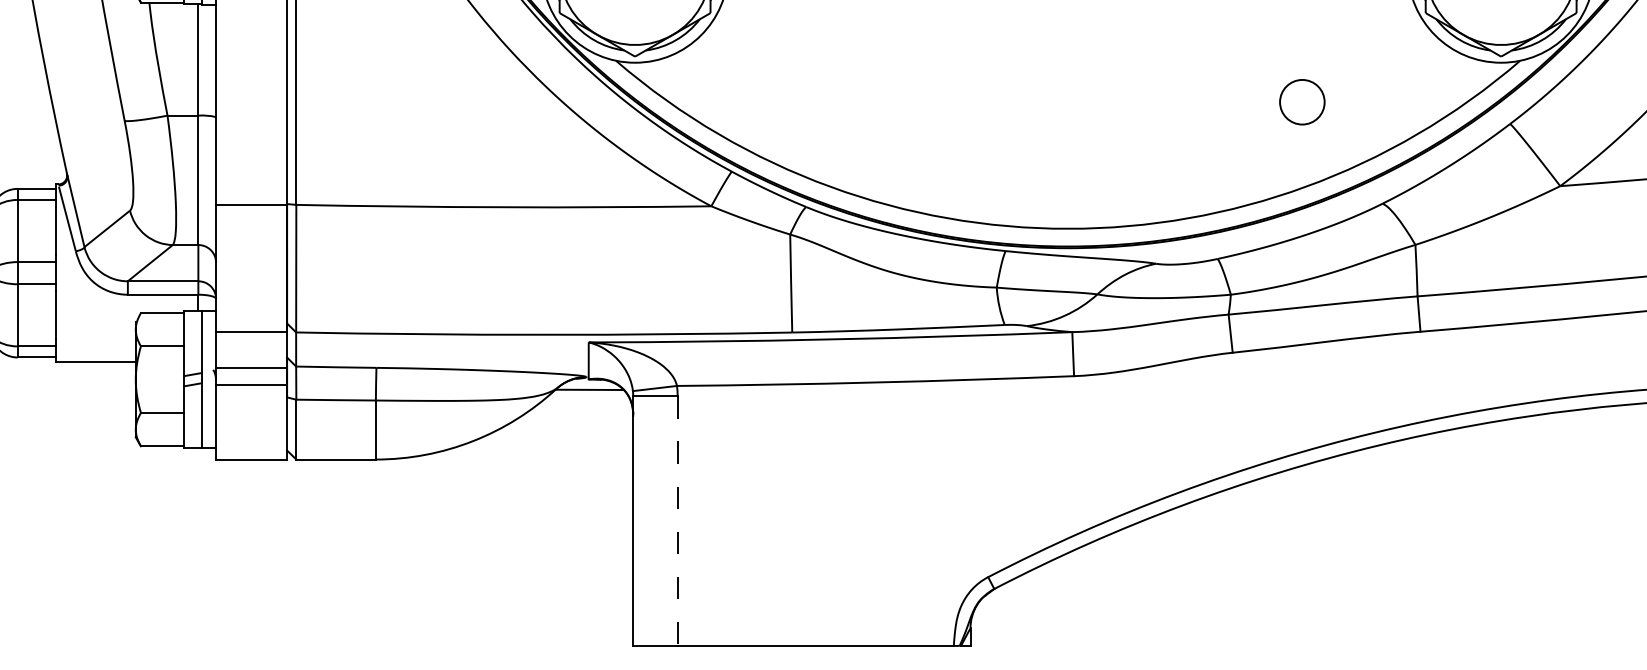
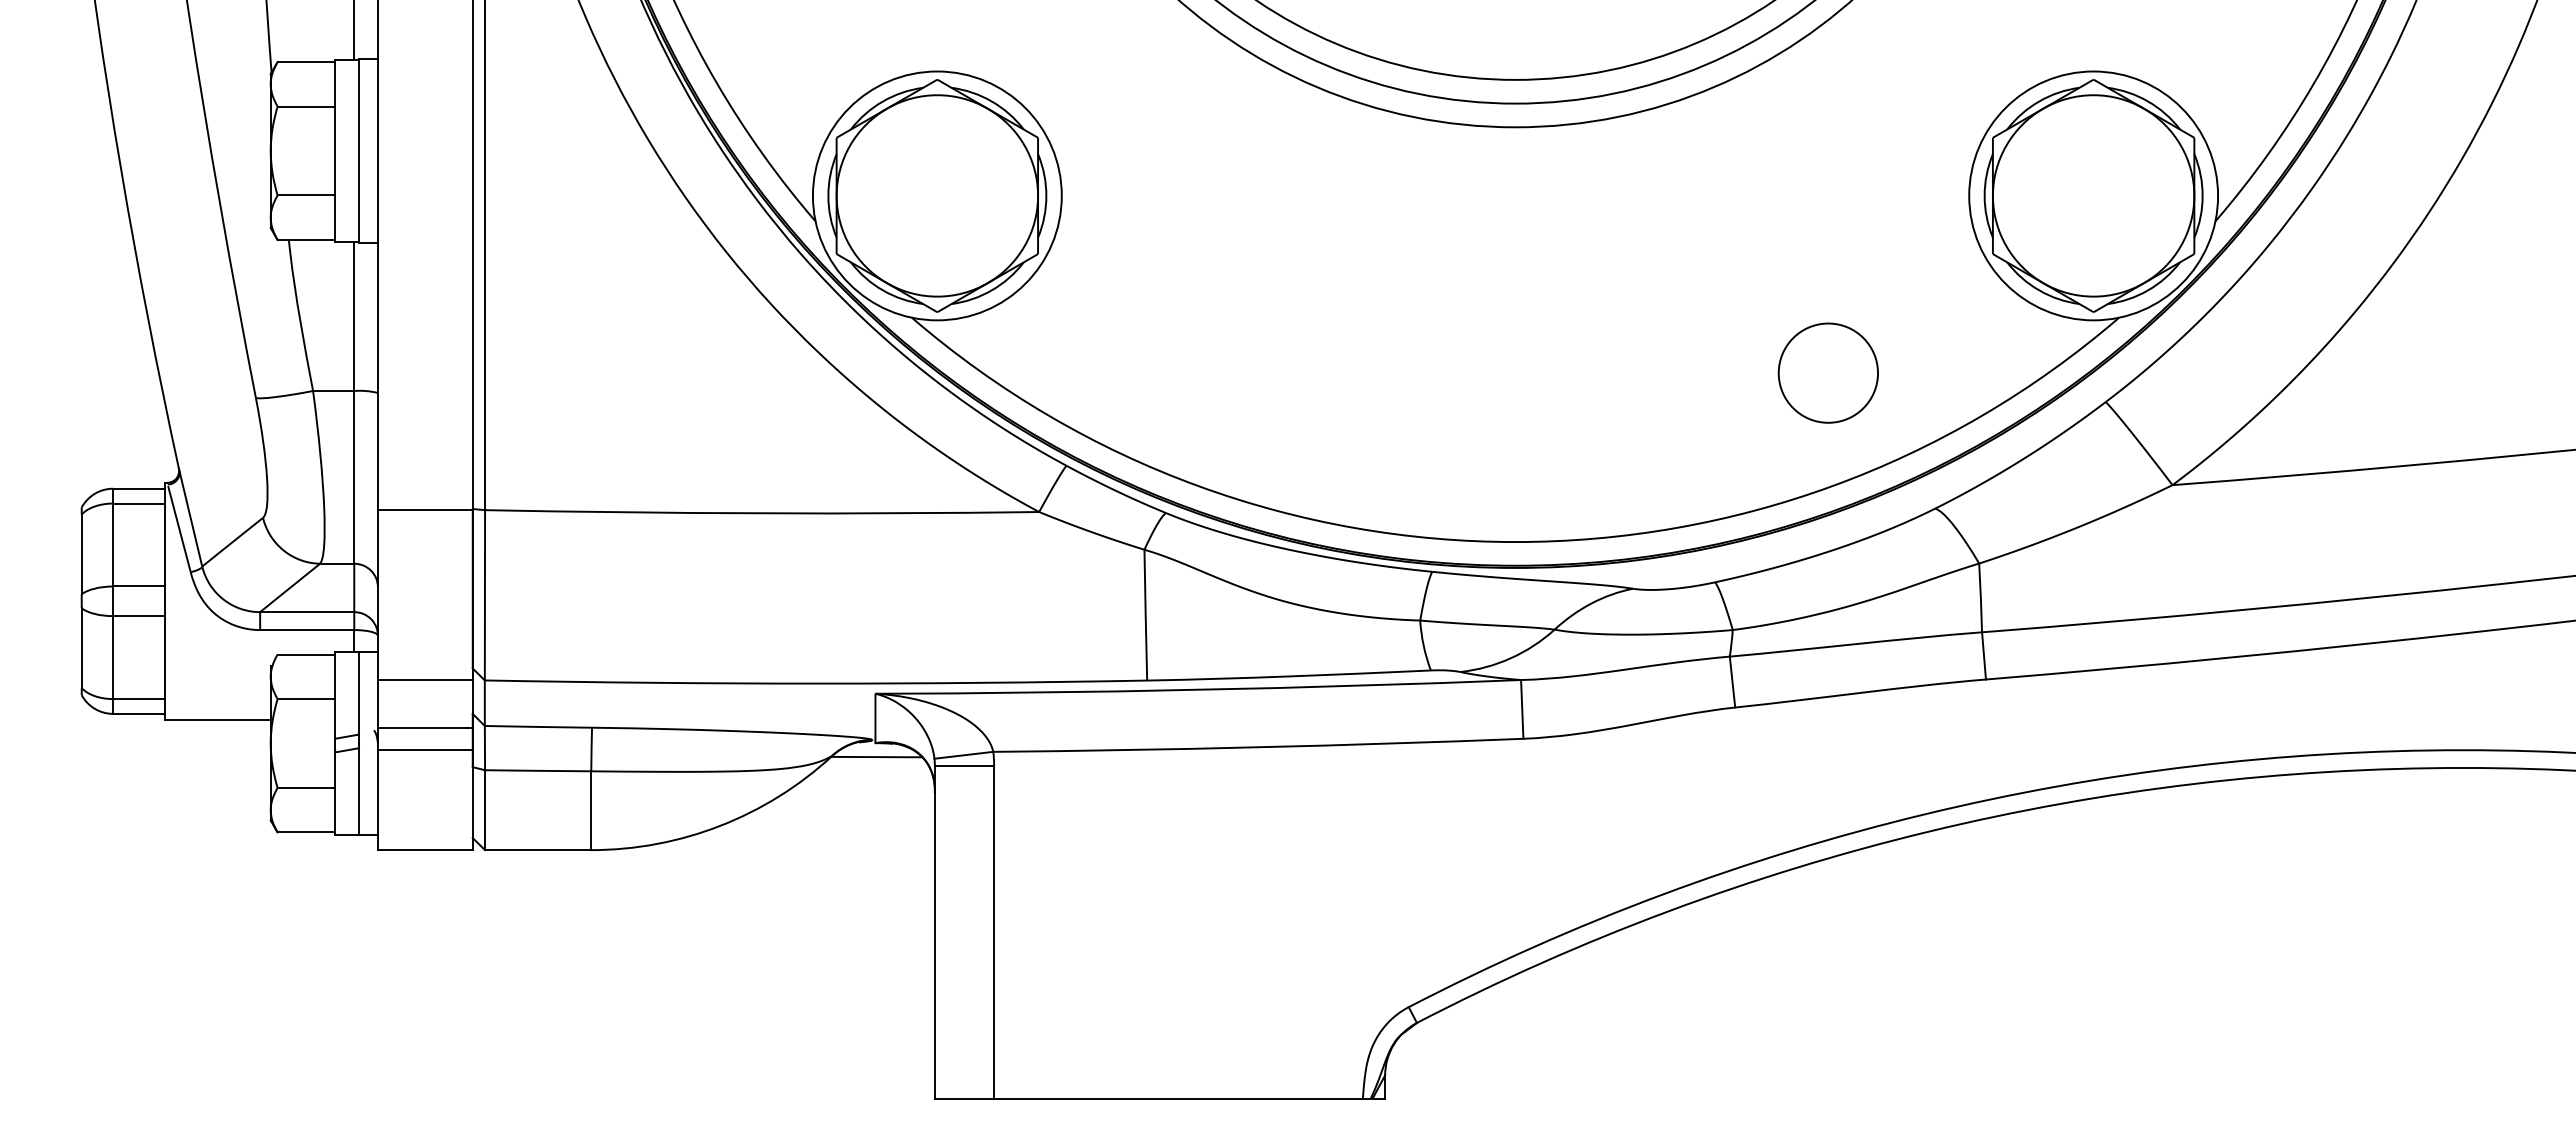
circle: (1301, 101) -> (1827, 372), size x1.67
line: (677, 521) -> (994, 932), dashed -> solid

